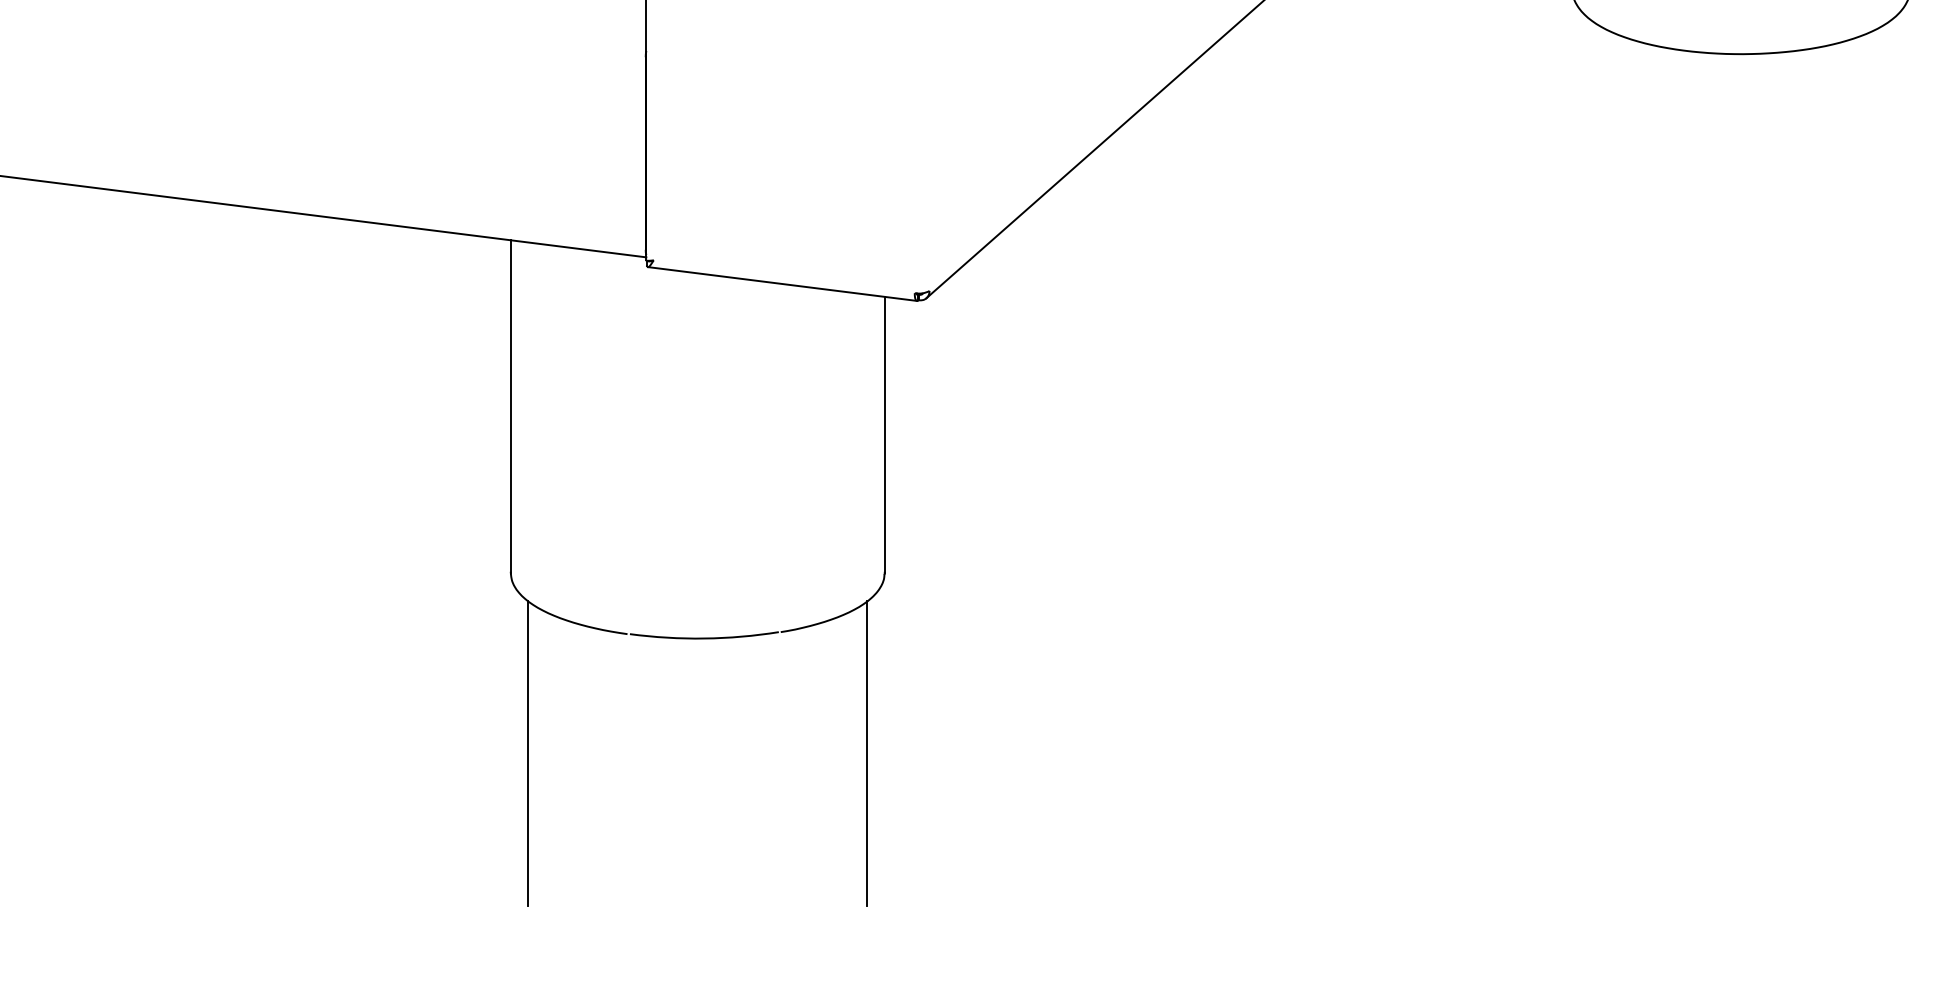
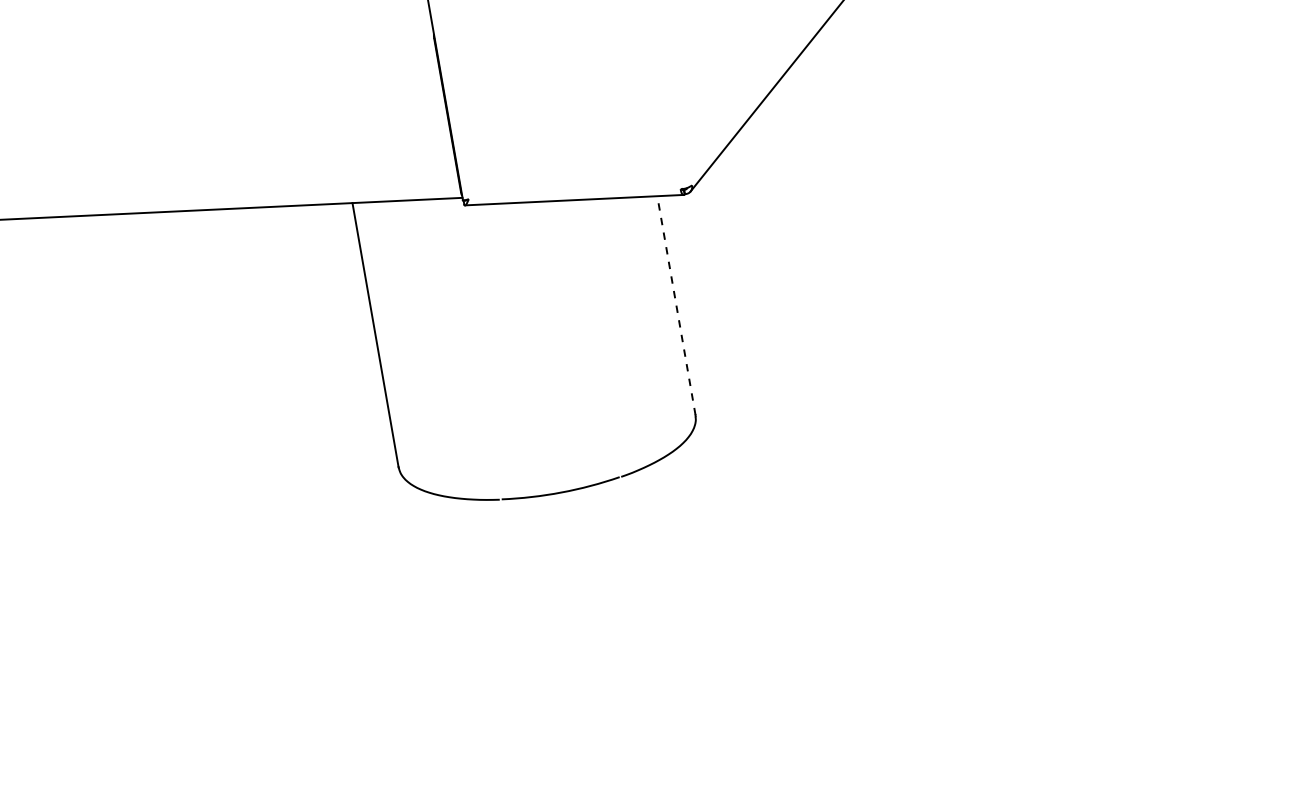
line: (884, 434) -> (676, 305), solid -> dashed
line: (528, 753) -> (437, 608), removed
line: (867, 753) -> (706, 561), removed

